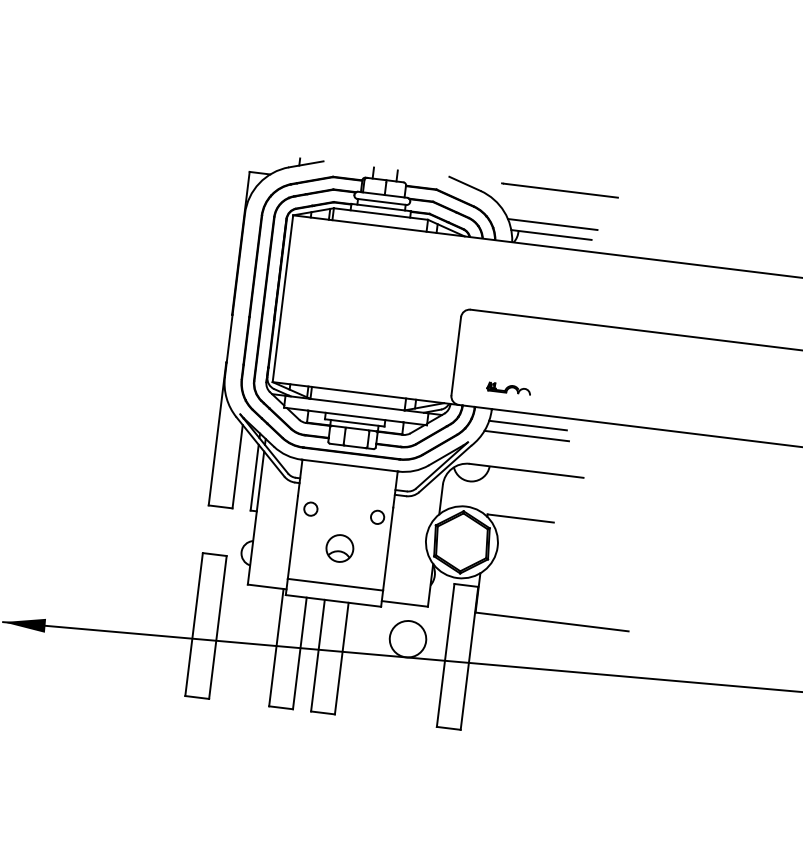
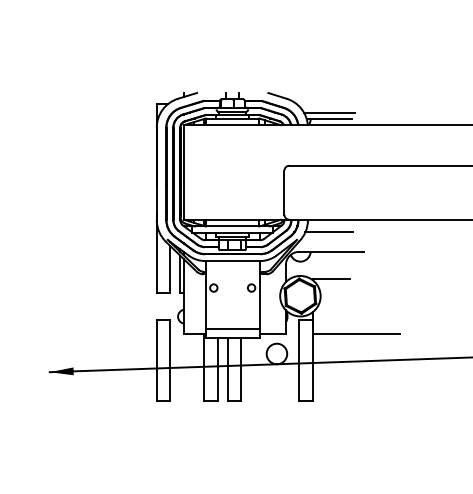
line: (559, 189) -> (330, 92), removed
part: (509, 389) -> (316, 207), removed
line: (528, 425) -> (329, 226), removed
part: (339, 547) -> (232, 307), removed

